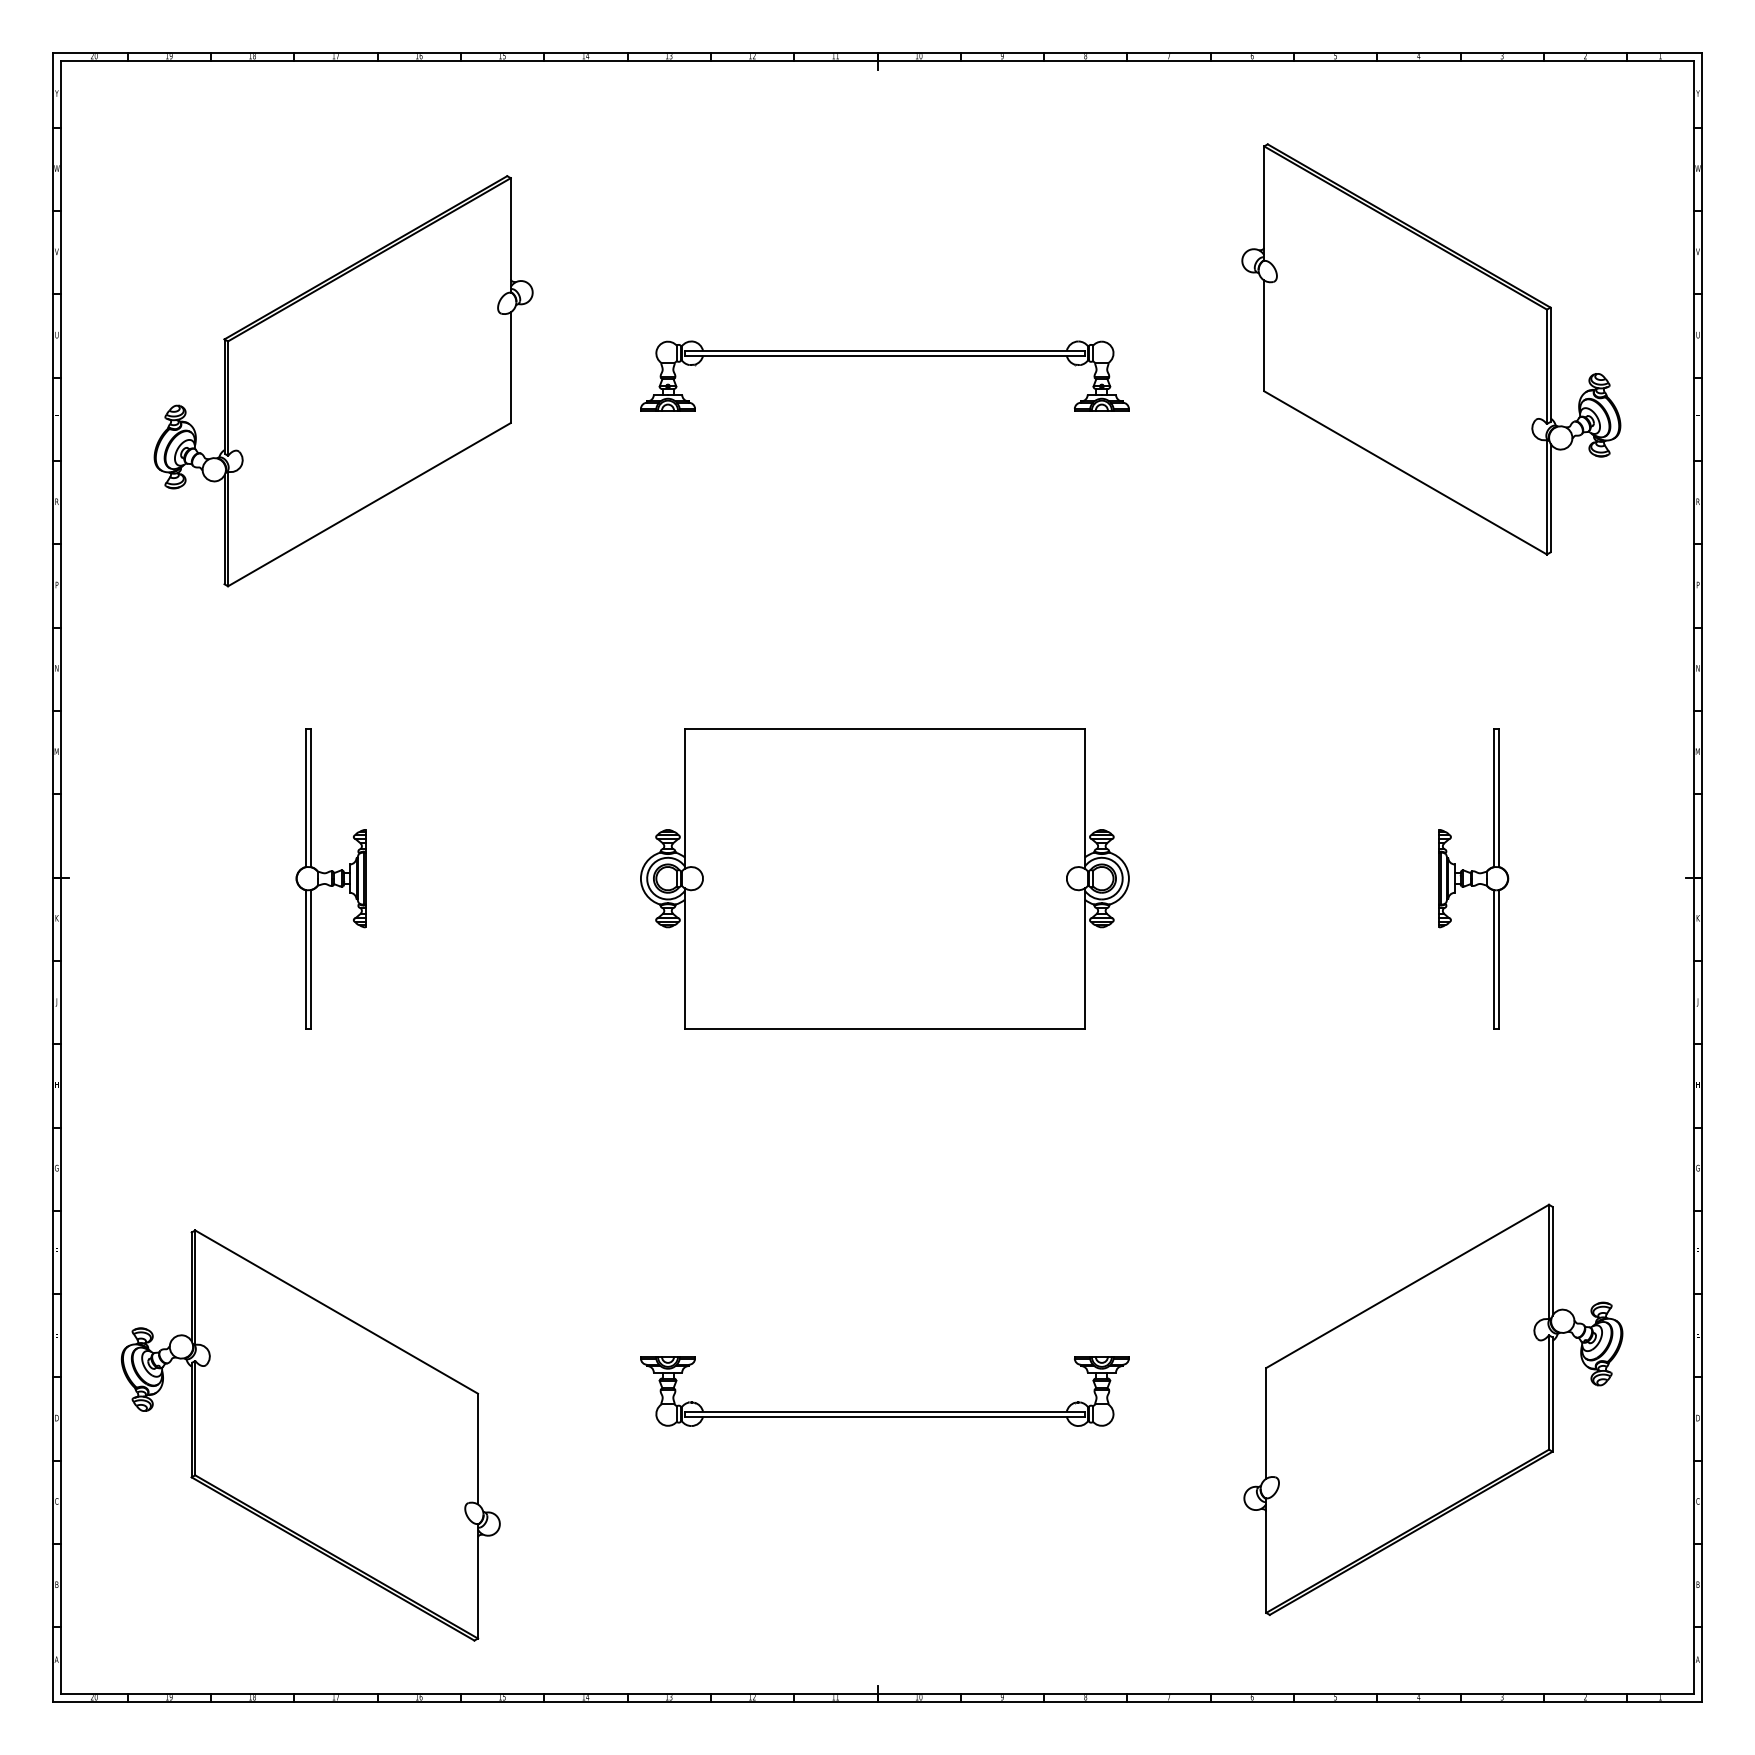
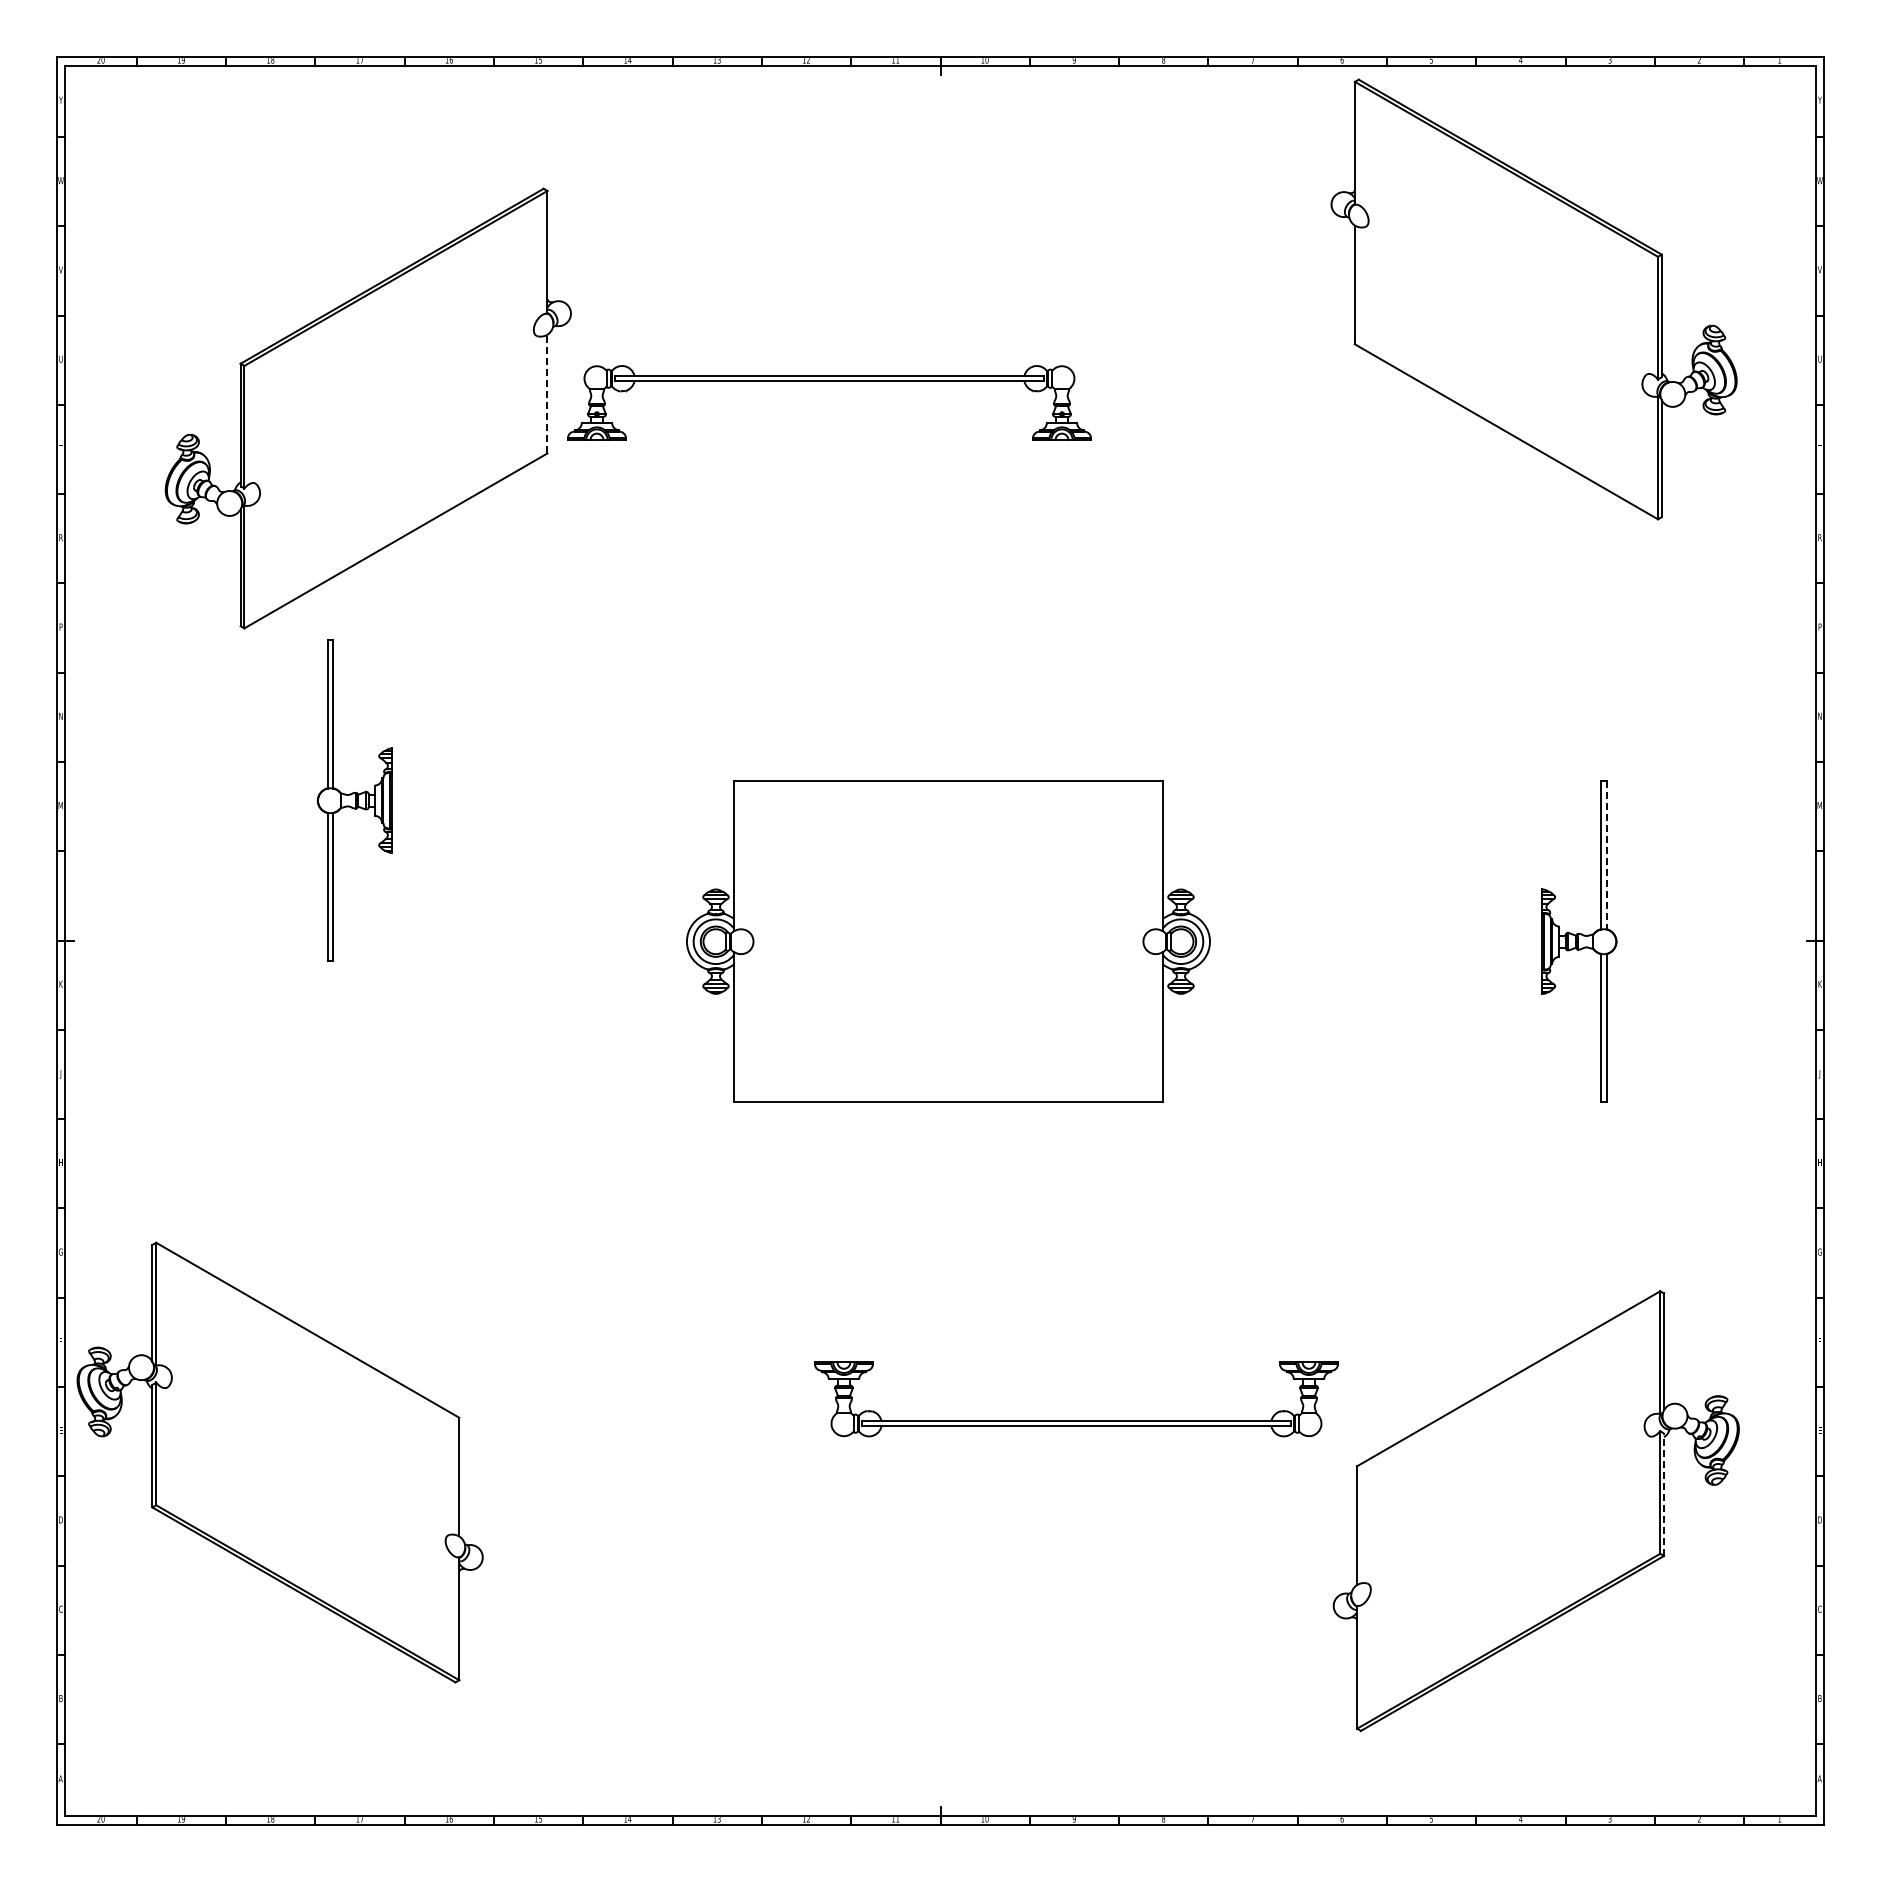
part: (1430, 349) -> (1533, 299), moved
part: (884, 355) -> (829, 381), moved
line: (510, 367) -> (547, 393), solid -> dashed
line: (1498, 798) -> (1606, 855), solid -> dashed
part: (330, 878) -> (354, 800), moved
line: (1552, 1394) -> (1664, 1494), solid -> dashed
part: (884, 1411) -> (1076, 1420), moved
part: (310, 1435) -> (279, 1462), moved

